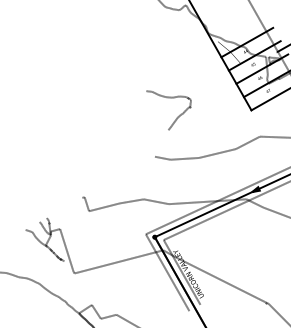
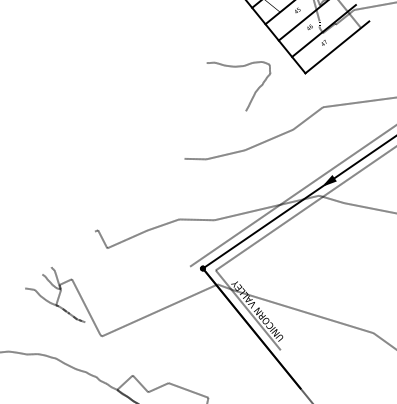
curve: (176, 117) -> (253, 92), moved
line: (167, 272) -> (228, 313), removed

